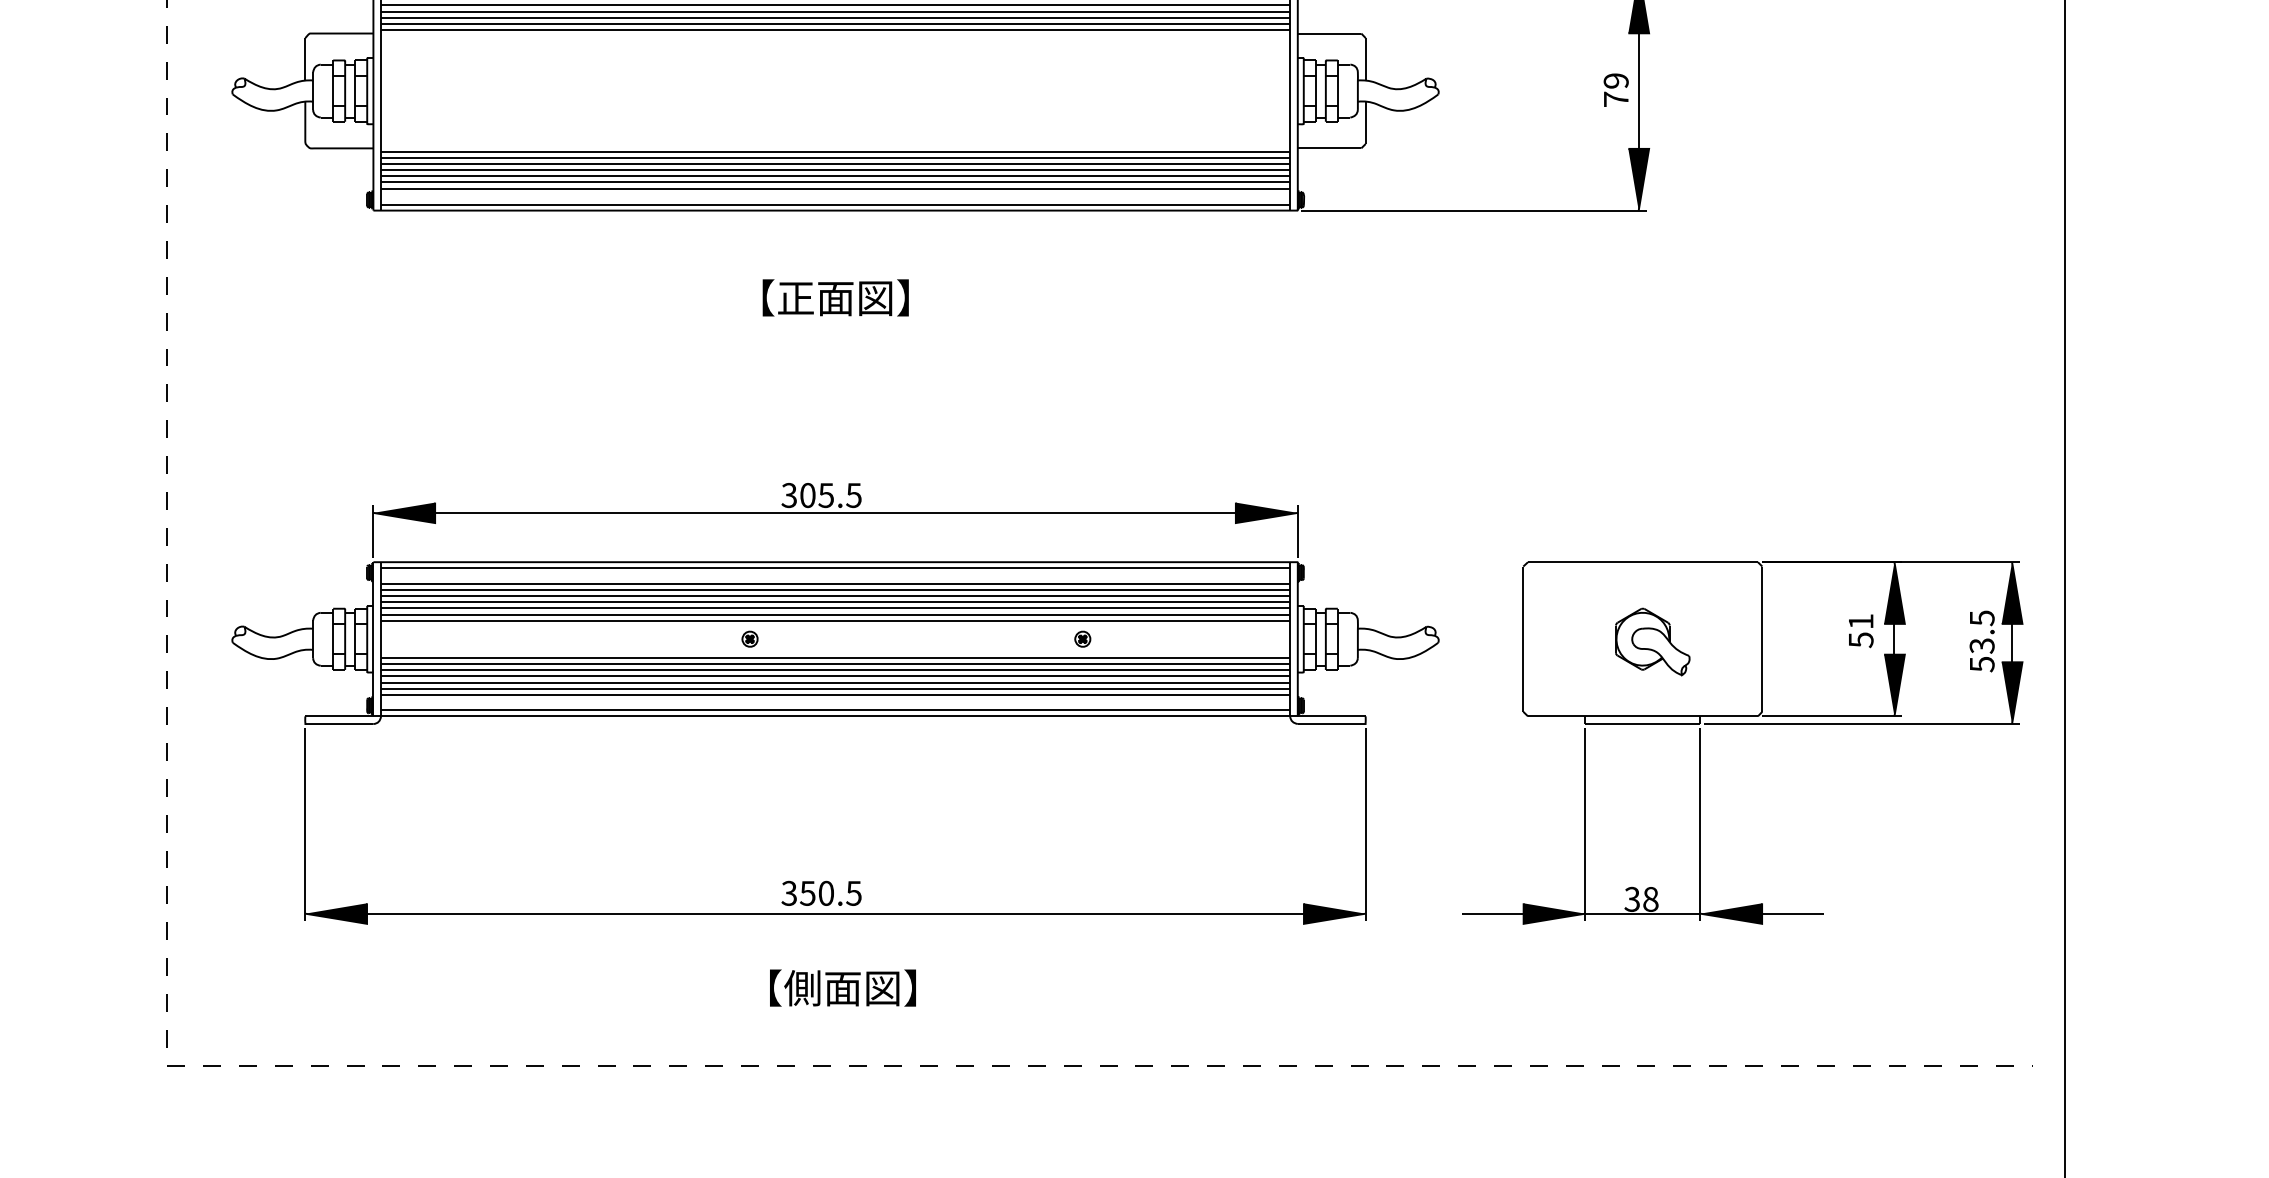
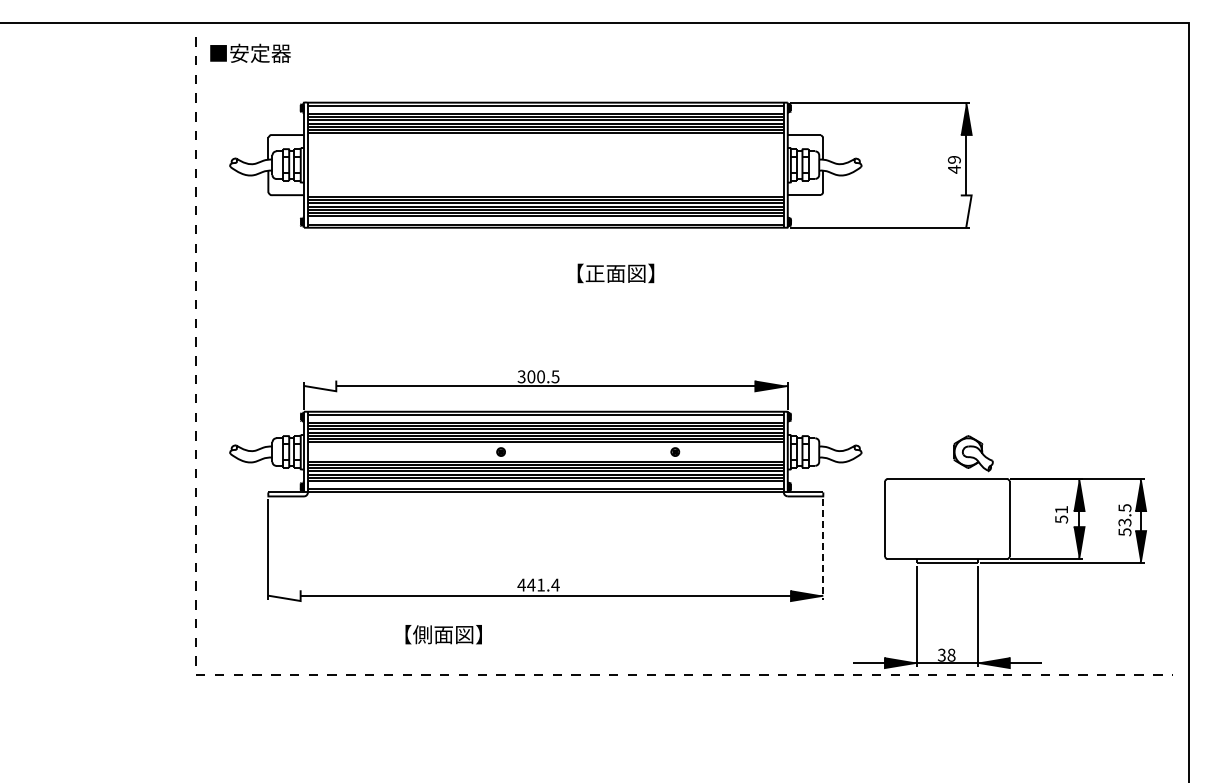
text: (1616, 99) -> (954, 169), 79 -> 49
fill: (1637, 179) -> (965, 211), removed
text: (834, 298) -> (615, 273), moved
text: (825, 494) -> (540, 376), 305.5 -> 300.5
fill: (403, 512) -> (319, 385), removed
part: (1742, 724) -> (999, 563), moved
line: (1366, 825) -> (823, 549), solid -> dashed
text: (821, 892) -> (538, 584), 350.5 -> 441.4
fill: (336, 913) -> (284, 595), removed
text: (842, 987) -> (443, 634), moved

